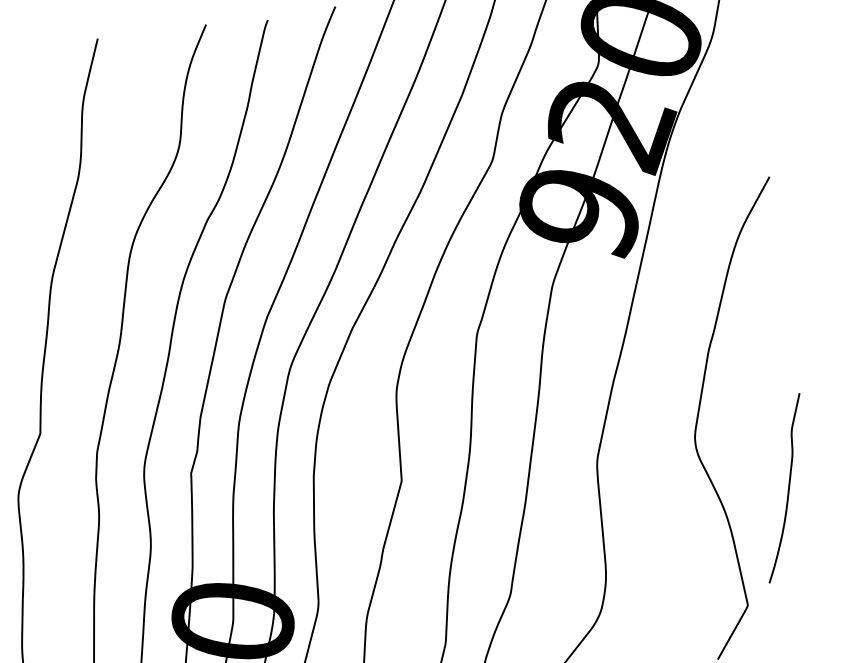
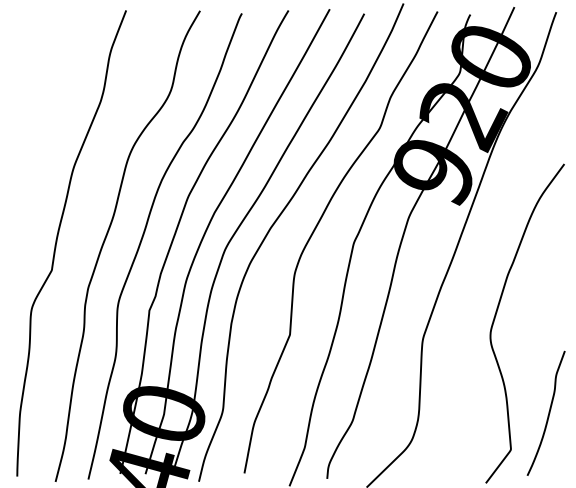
curve: (787, 486) -> (548, 412), moved

